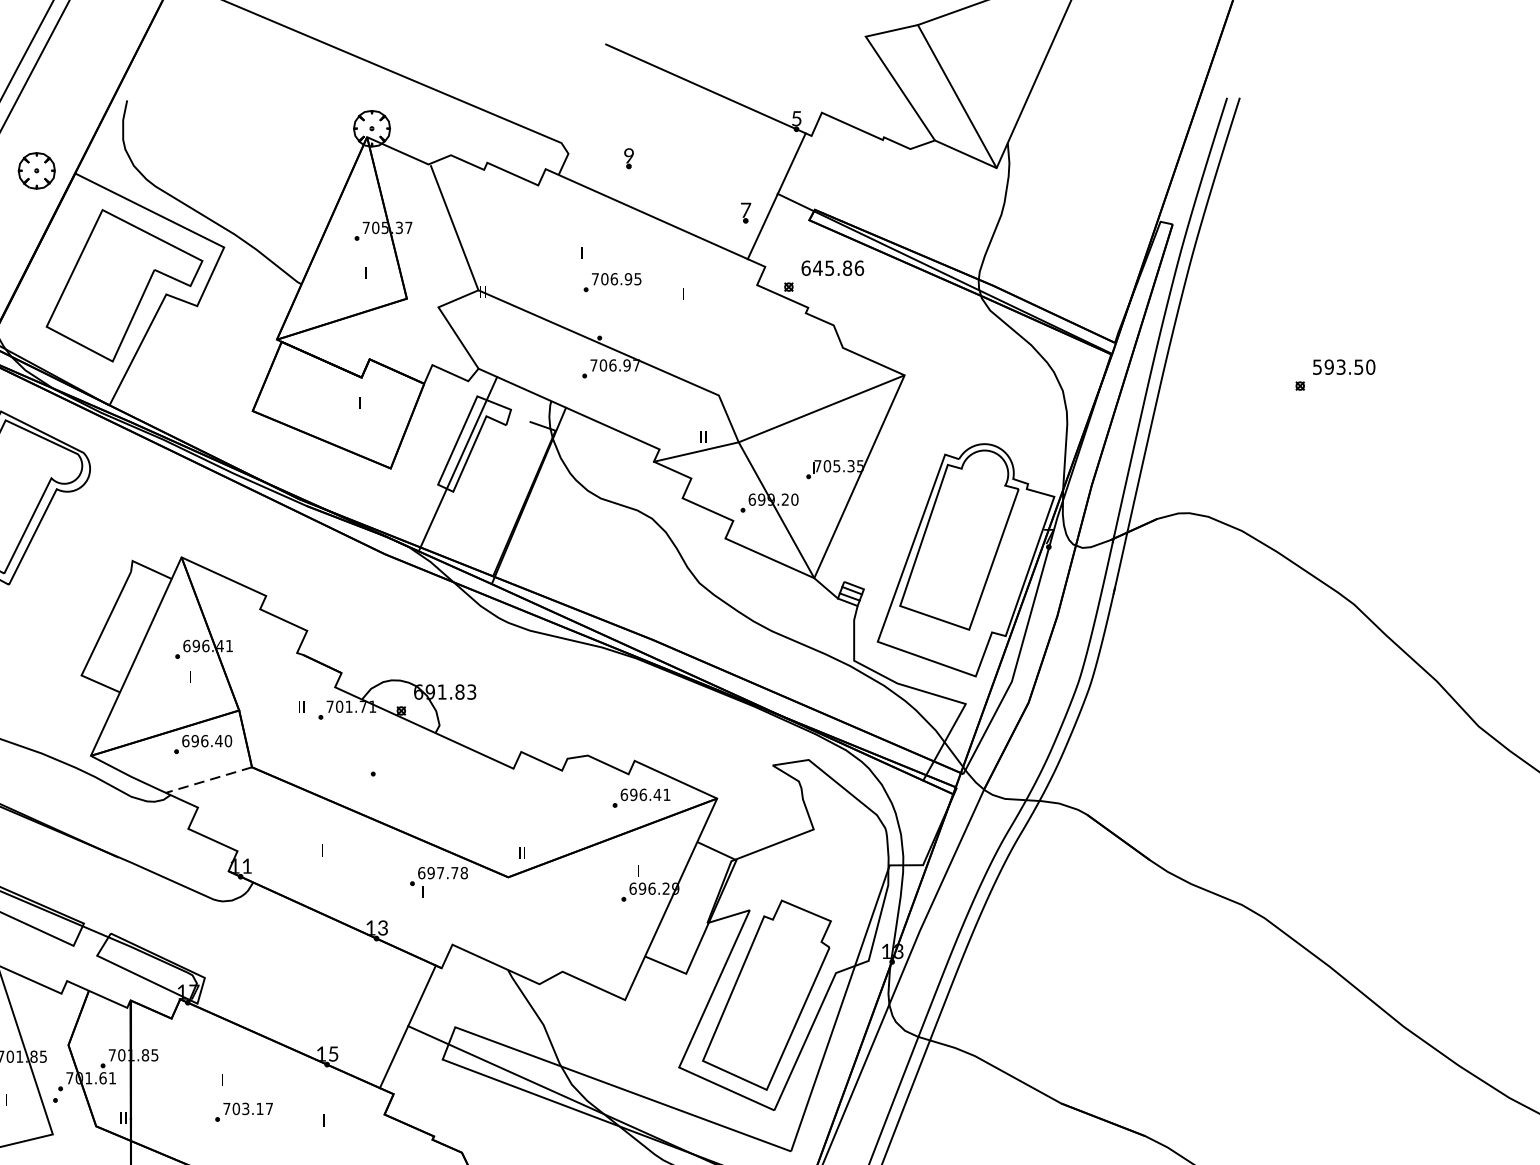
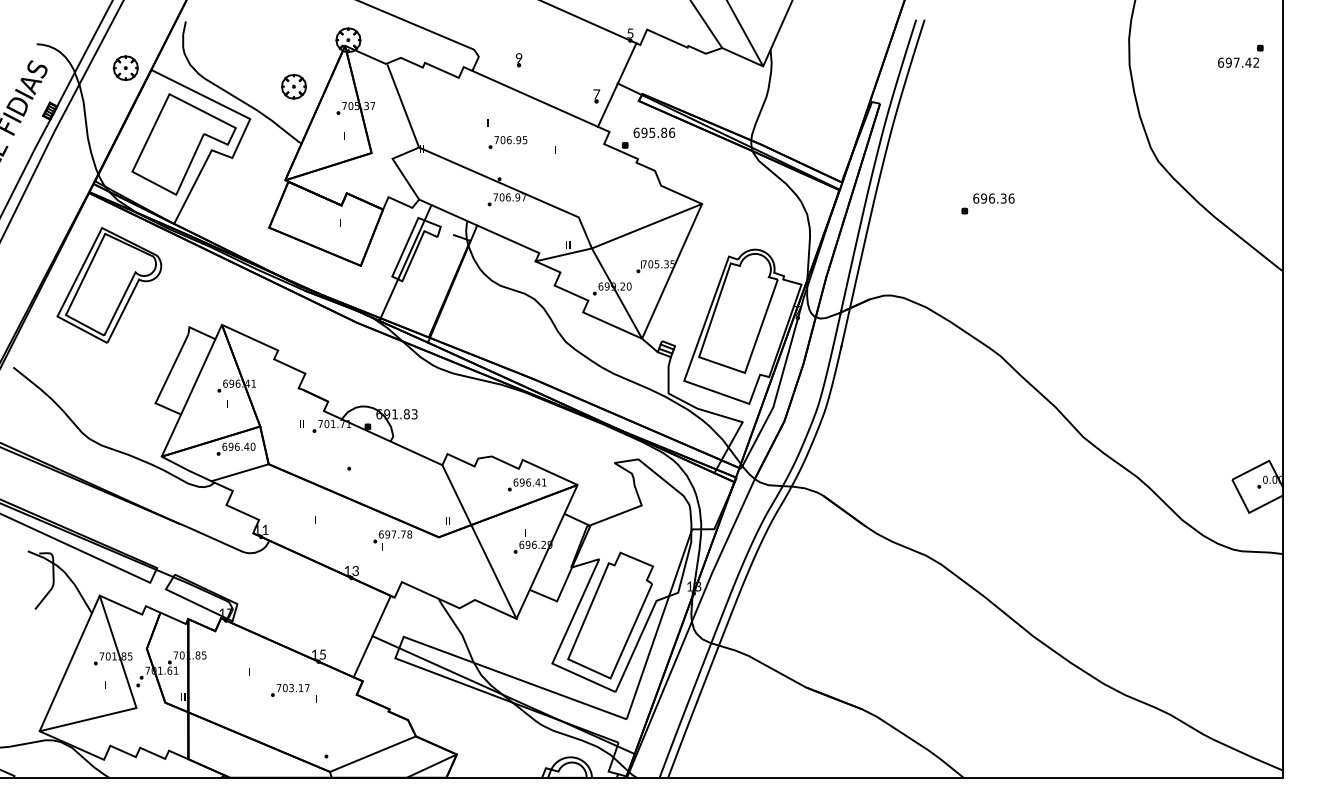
part: (289, 198) -> (293, 86), added
text: (817, 267) -> (644, 132), 645.86 -> 695.86
text: (1343, 367) -> (993, 198), 593.50 -> 696.36
line: (209, 779) -> (240, 472), dashed -> solid
line: (569, 883) -> (479, 541), added
part: (244, 1112) -> (290, 690), moved

